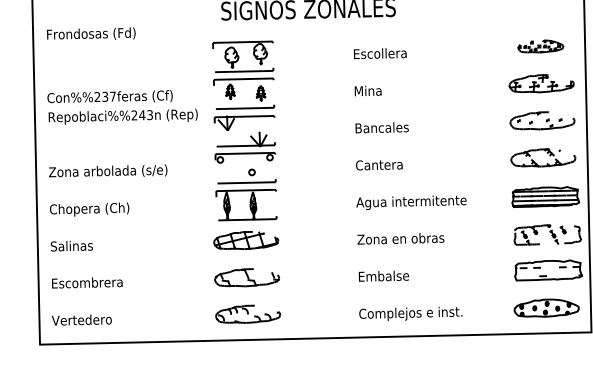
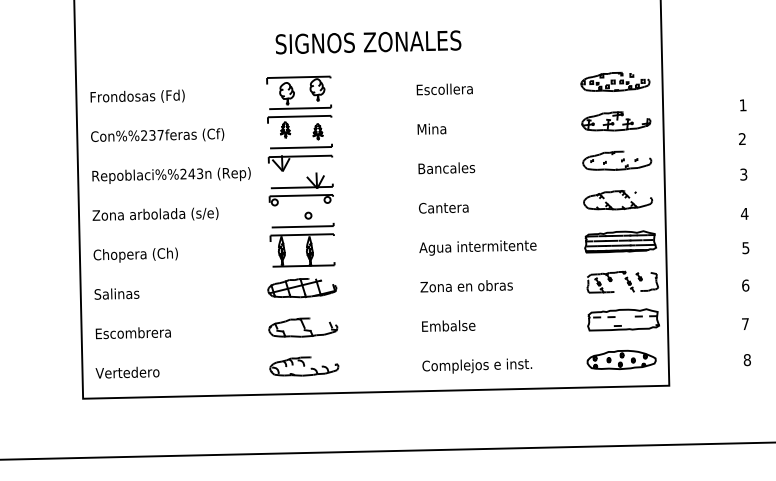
text: (91, 32) -> (137, 95), moved
part: (540, 46) -> (615, 81), size x1.43
text: (123, 116) -> (171, 175), moved

